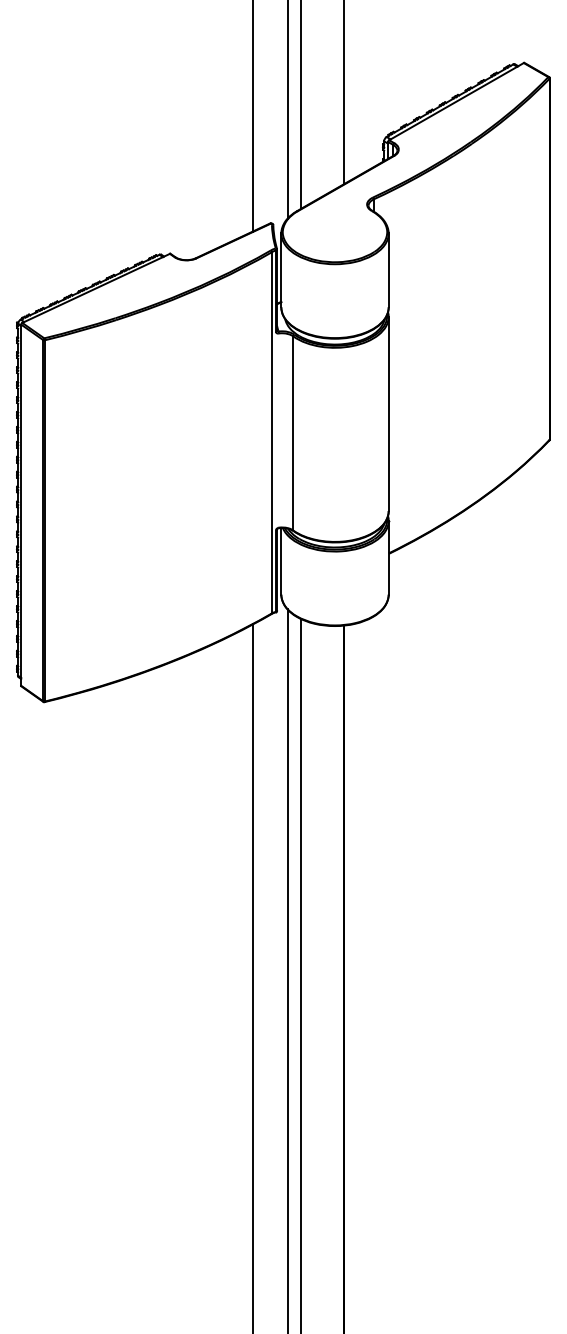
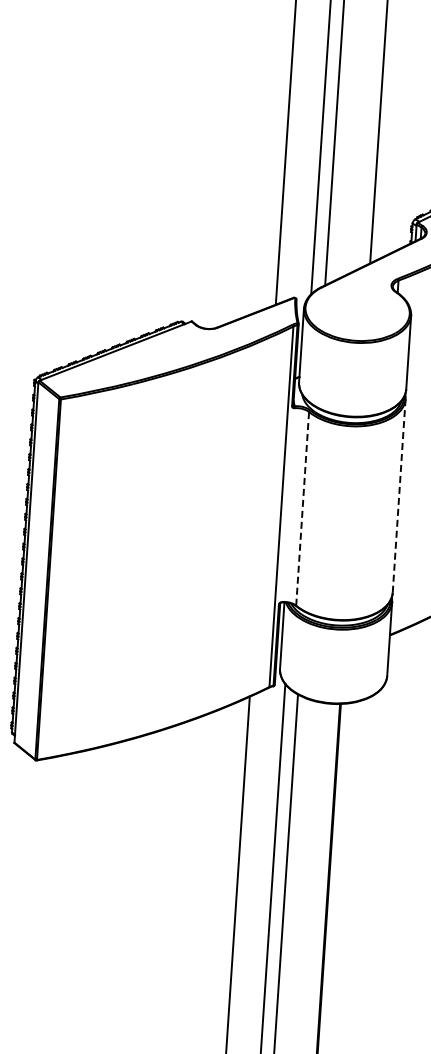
line: (388, 413) -> (398, 495), solid -> dashed
line: (293, 432) -> (302, 507), solid -> dashed

